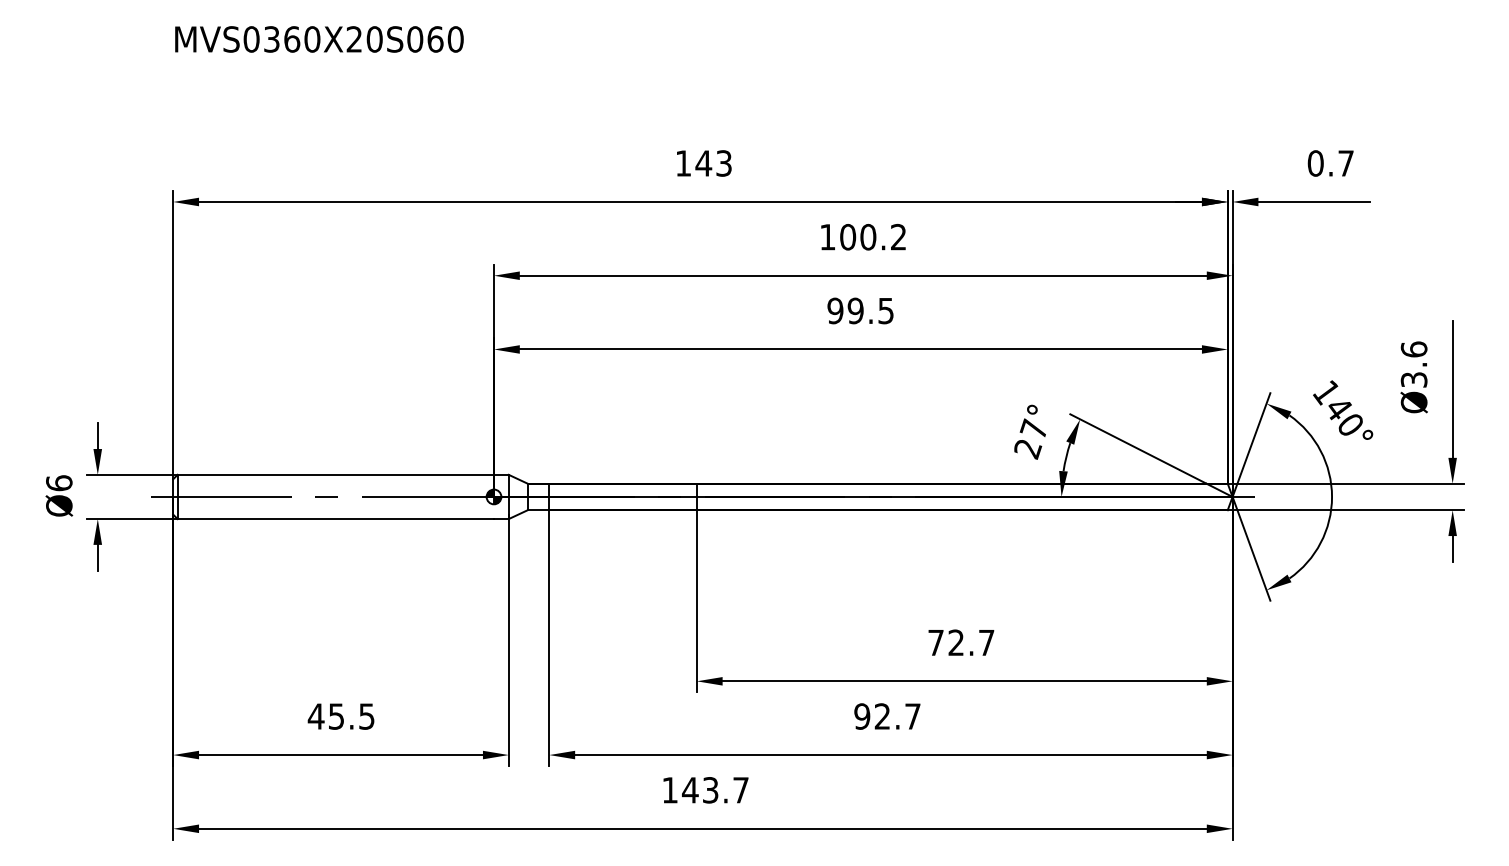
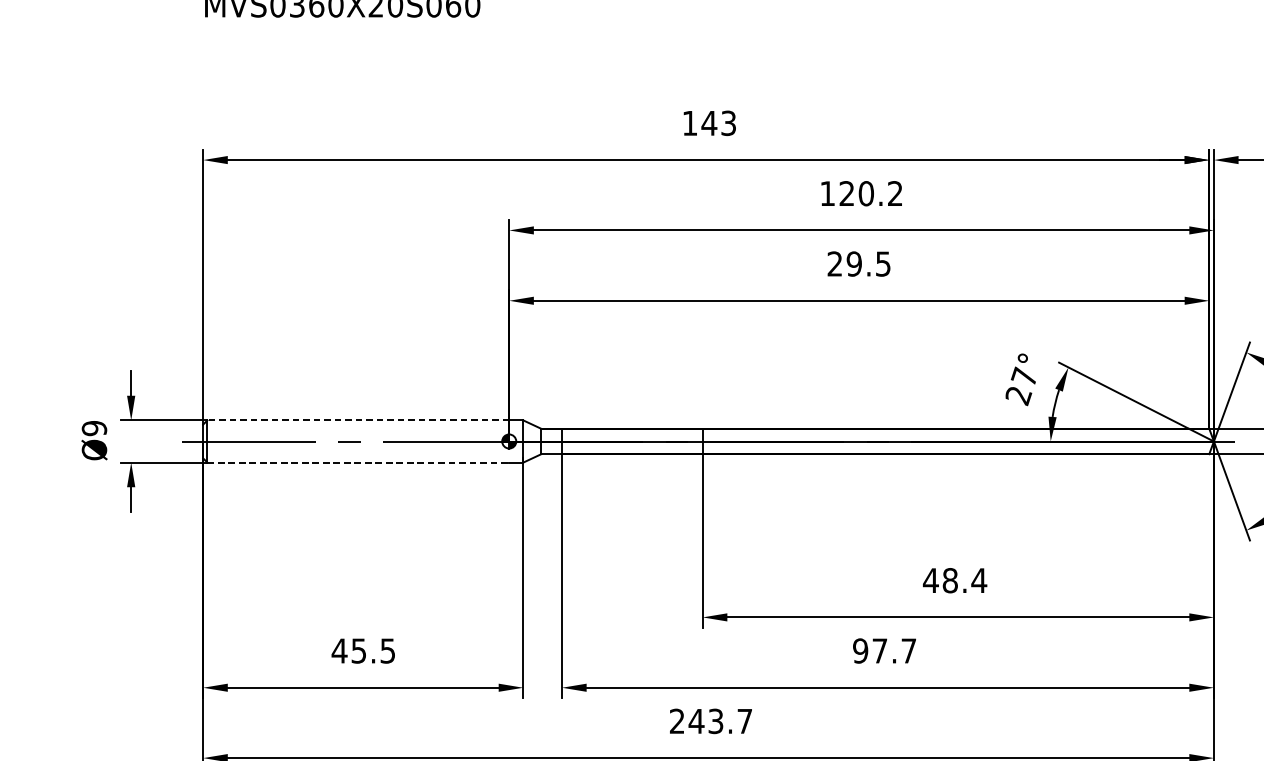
text: (848, 237) -> (847, 193), 100.2 -> 120.2
text: (835, 310) -> (835, 263), 99.5 -> 29.5
line: (335, 474) -> (358, 420), solid -> dashed
text: (59, 483) -> (94, 428), Ø6 -> Ø9
line: (336, 519) -> (358, 463), solid -> dashed
text: (961, 642) -> (955, 580), 72.7 -> 48.4
text: (881, 716) -> (878, 650), 92.7 -> 97.7
text: (669, 790) -> (676, 721), 143.7 -> 243.7

